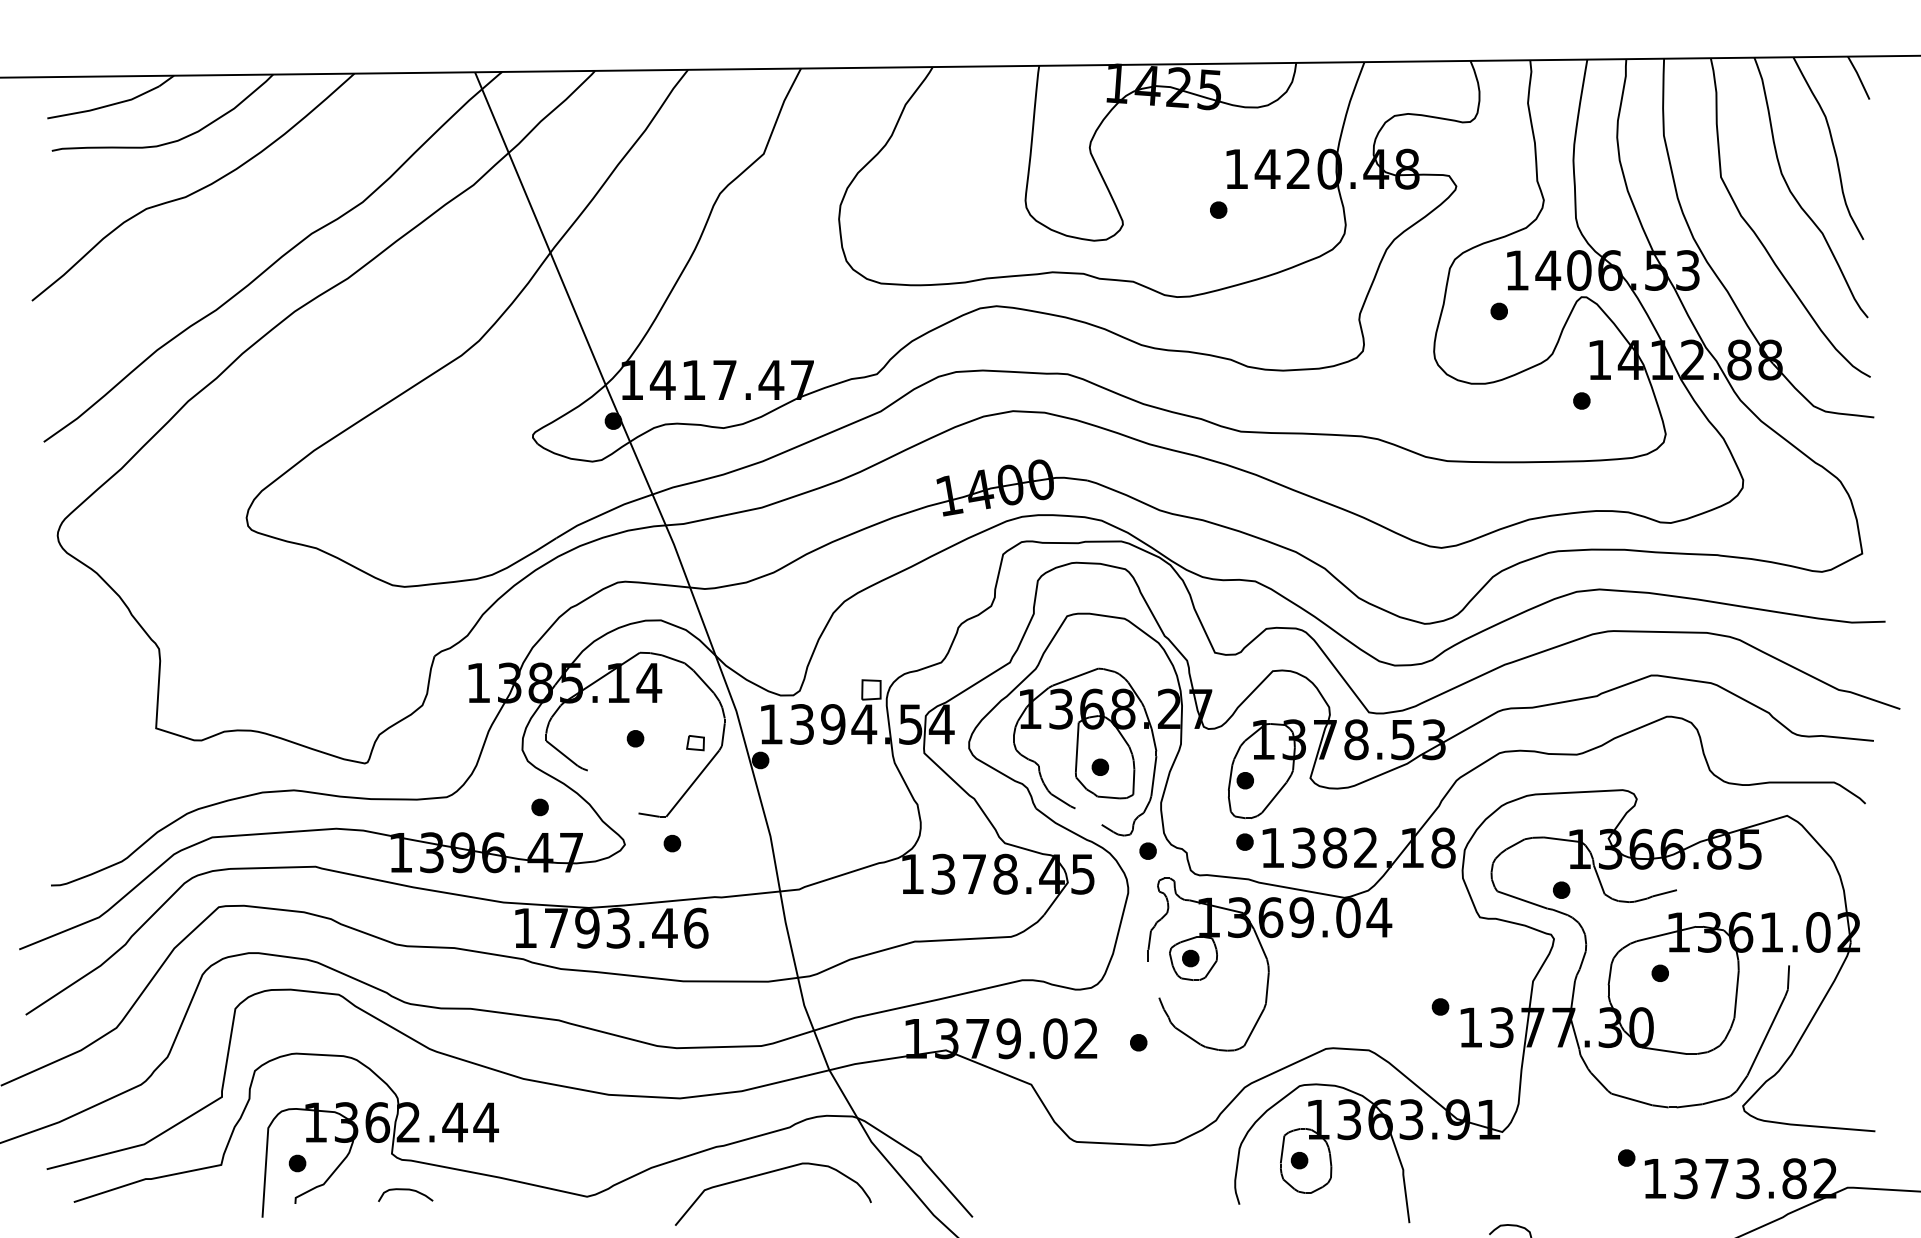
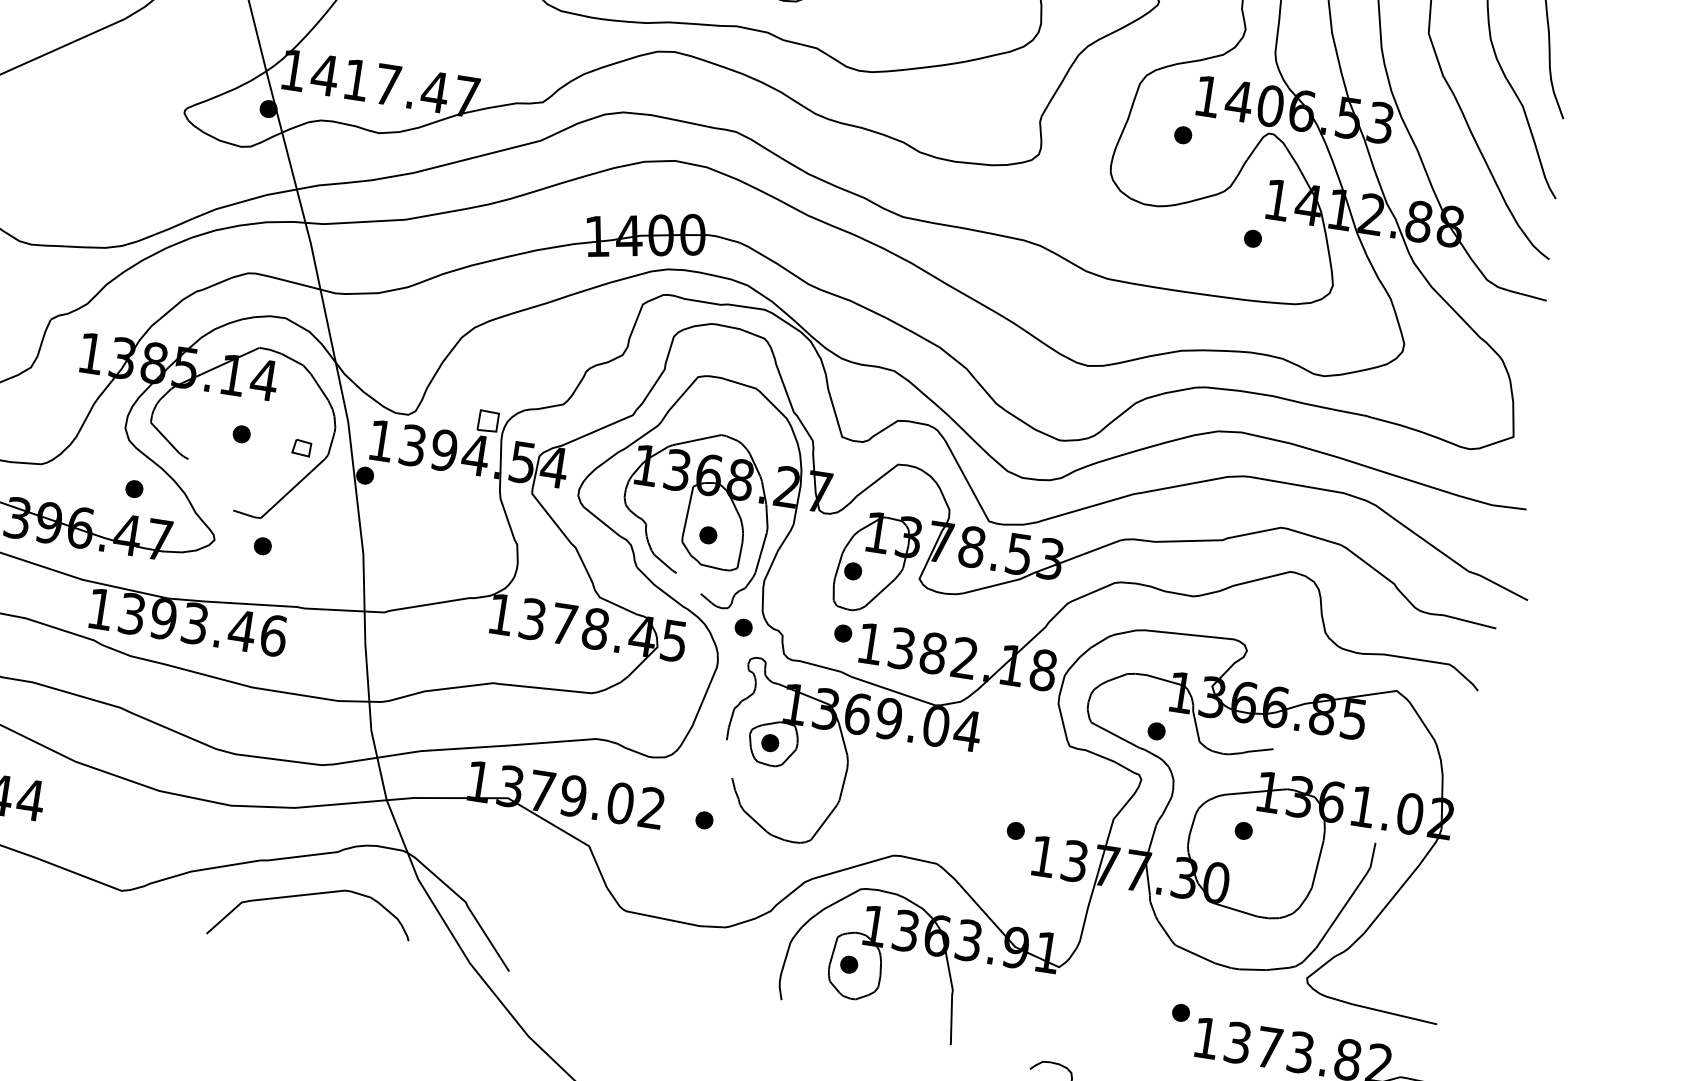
text: (556, 927) -> (132, 613), 1793.46 -> 1393.46

